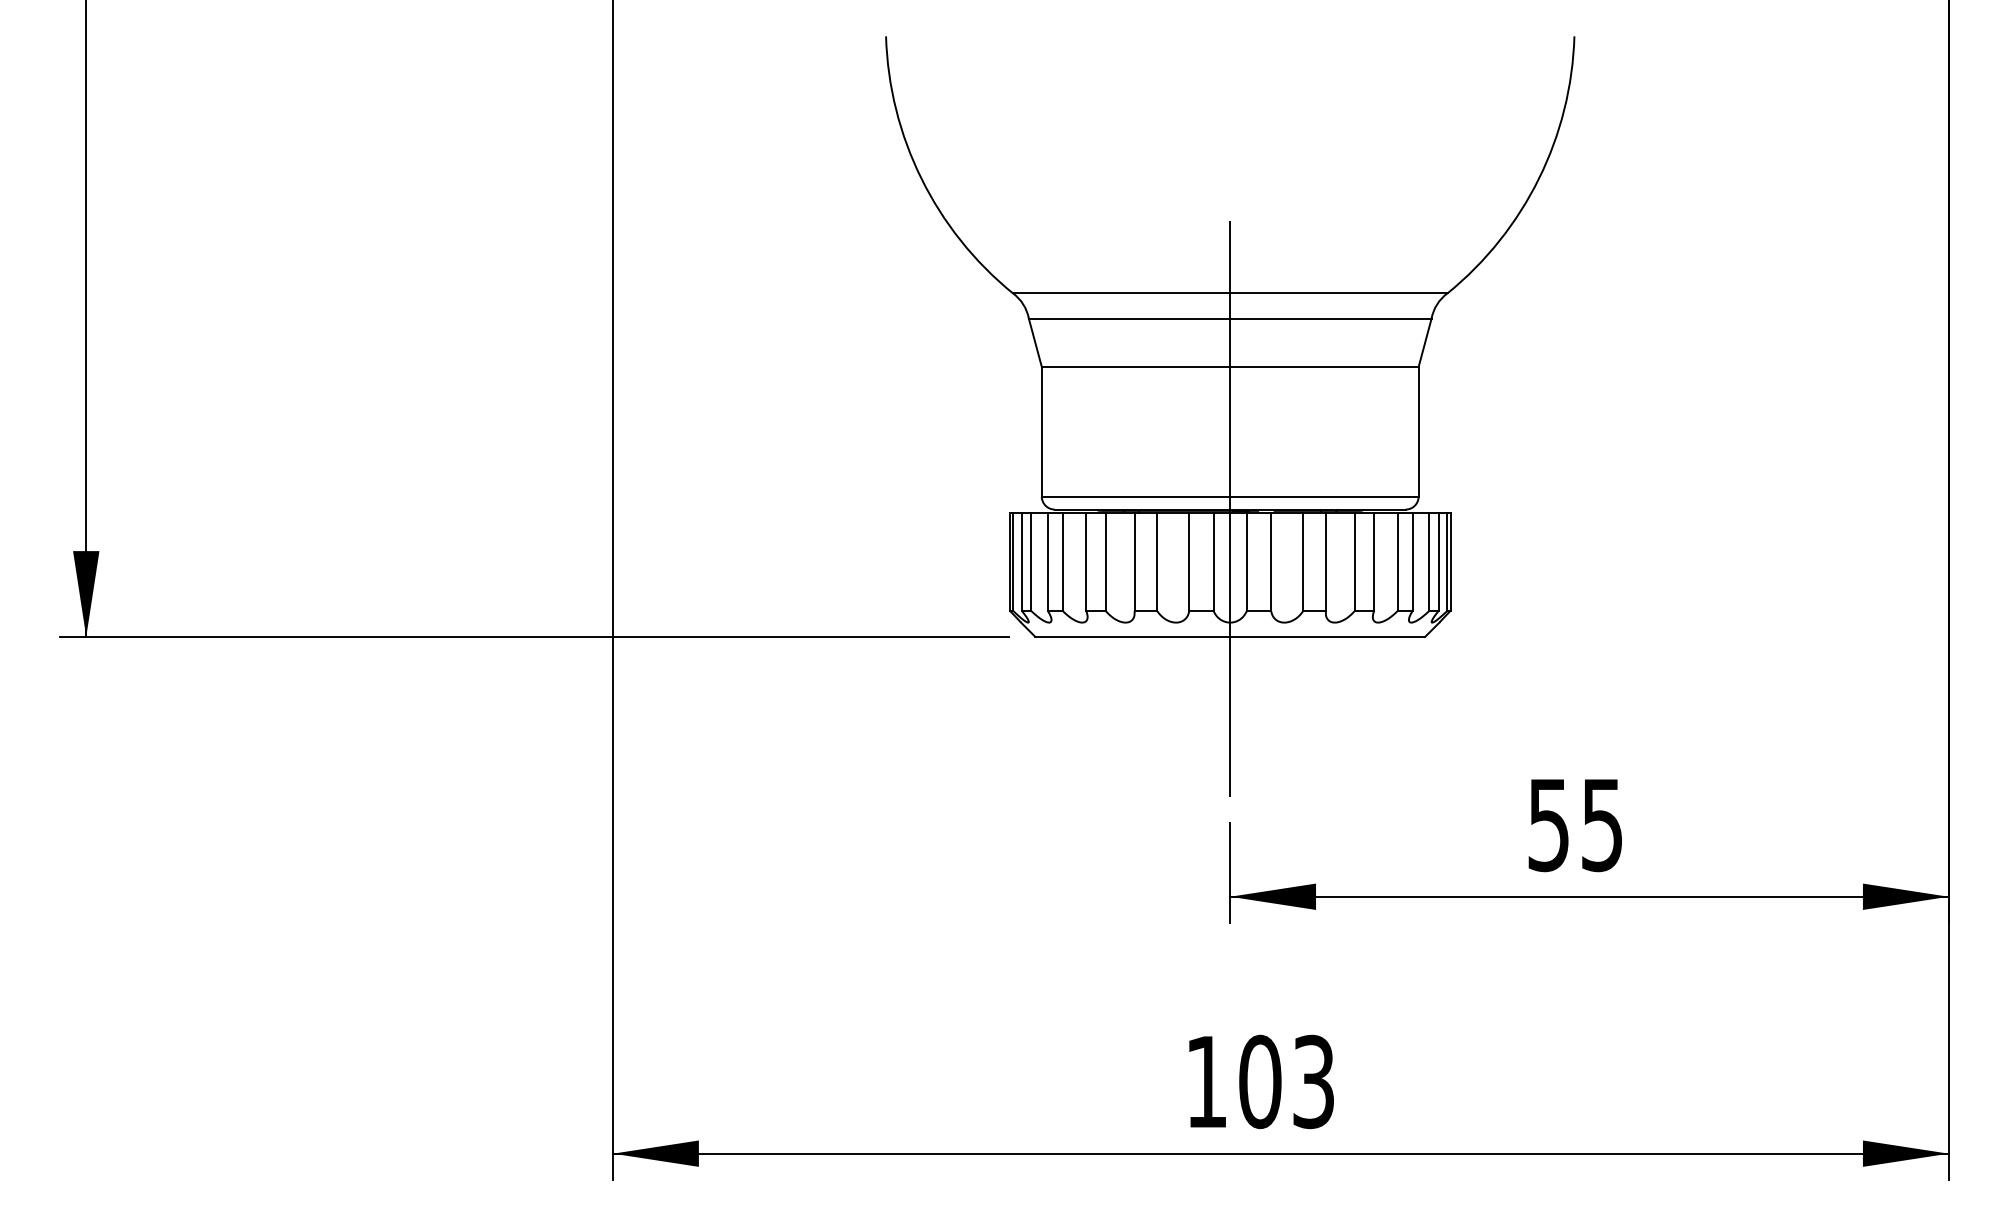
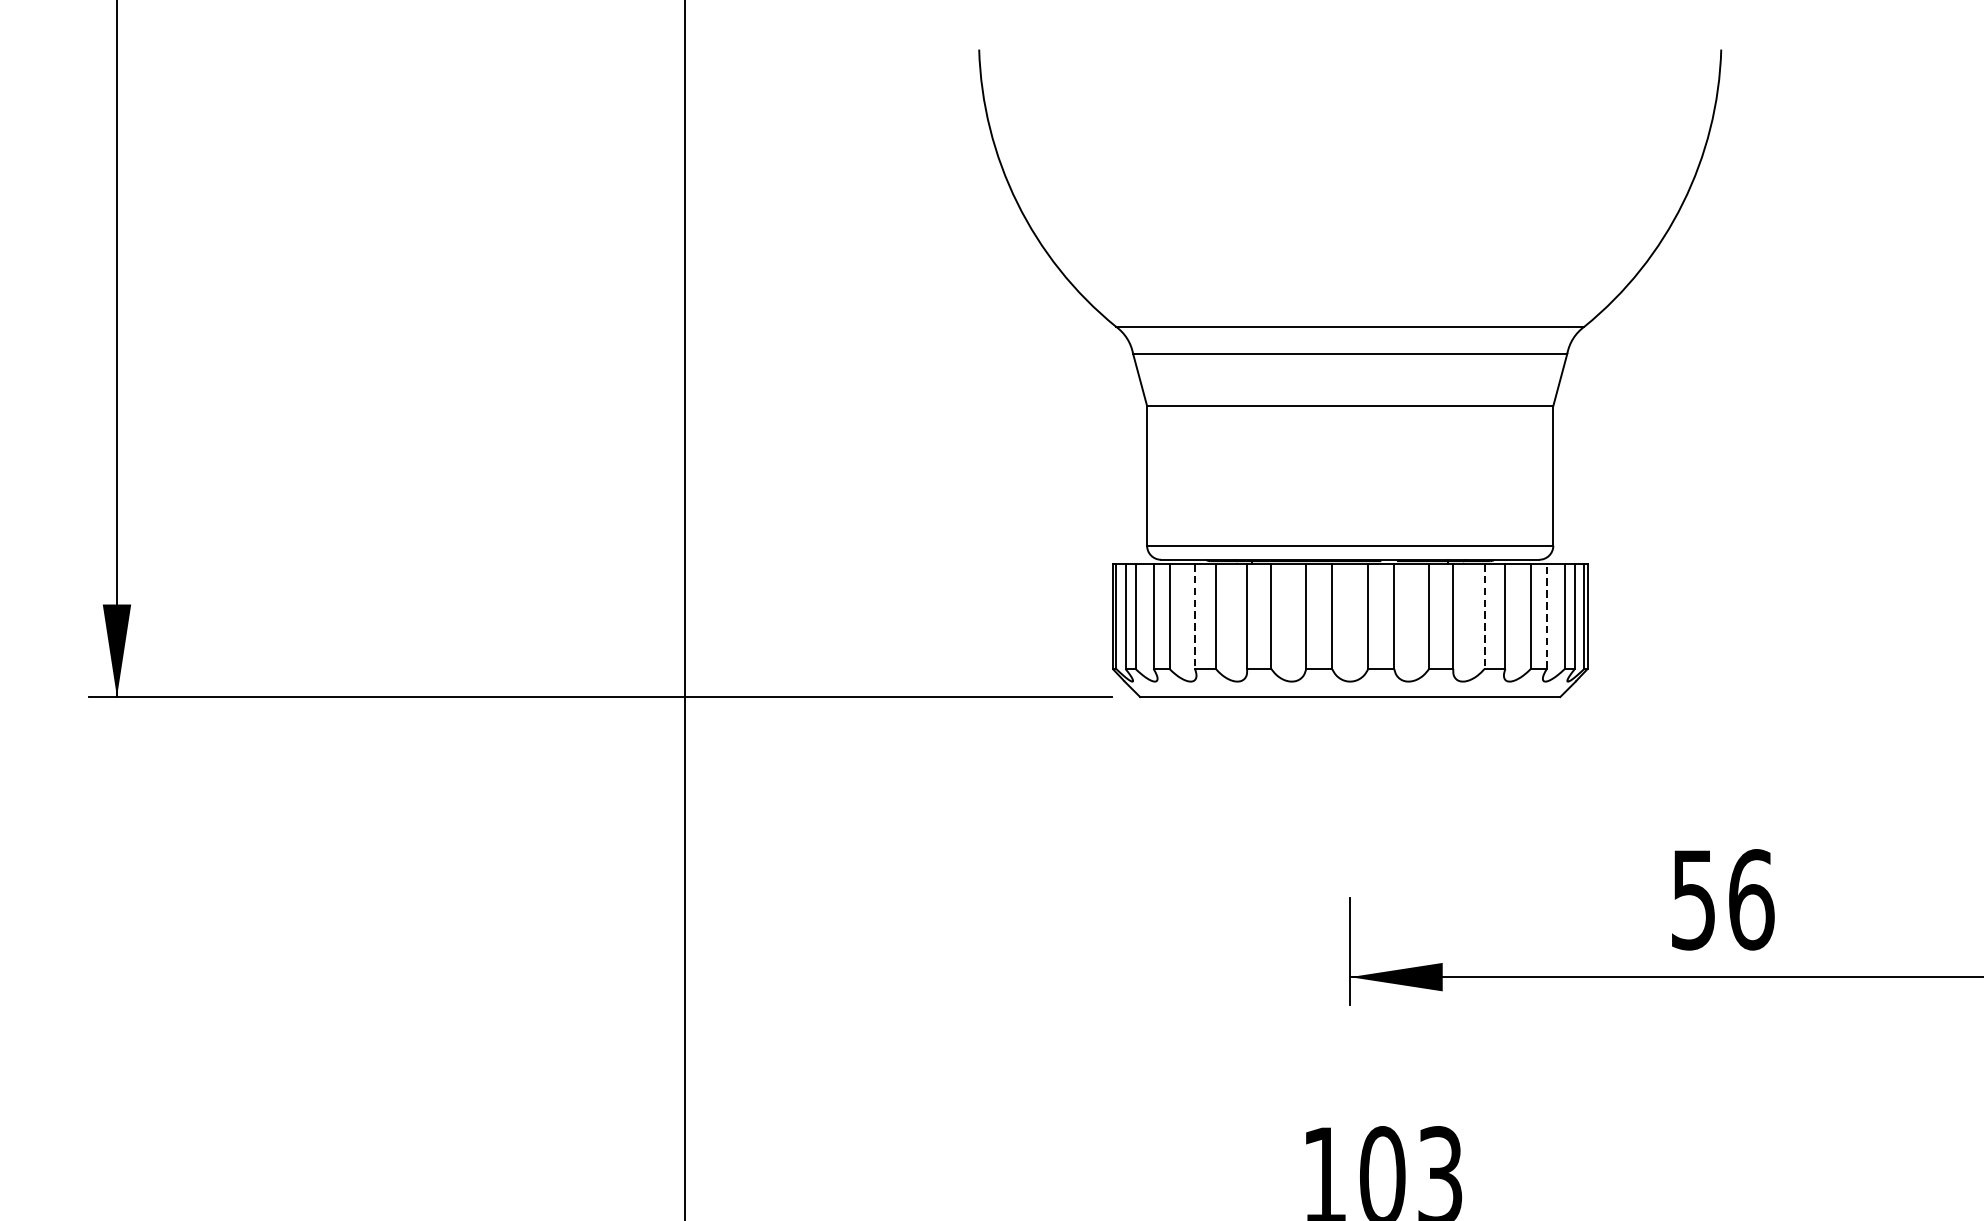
line: (1230, 509) -> (1350, 559), removed
line: (1086, 562) -> (1195, 616), solid -> dashed
line: (1354, 562) -> (1484, 616), solid -> dashed
line: (1412, 562) -> (1546, 616), solid -> dashed
text: (1602, 825) -> (1751, 900), 55 -> 56

